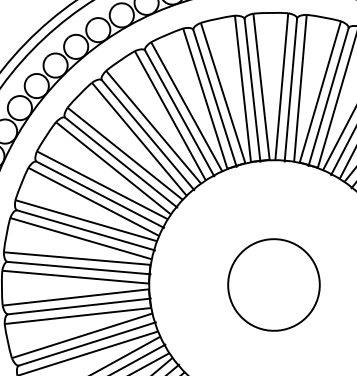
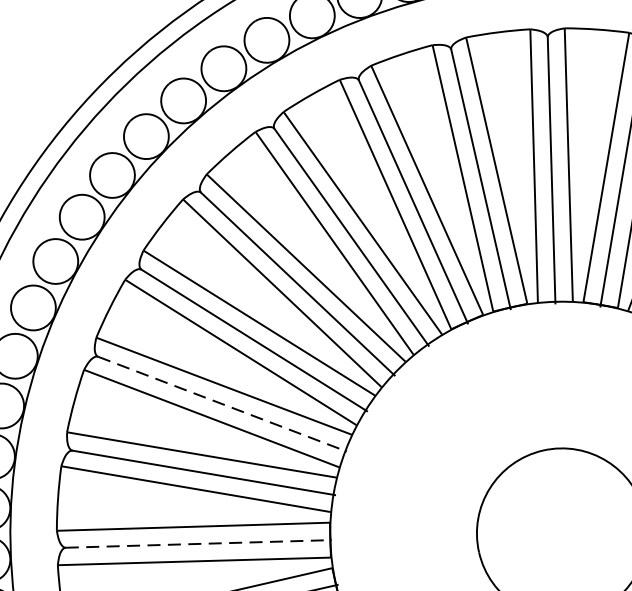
line: (100, 194) -> (222, 403), solid -> dashed
line: (79, 268) -> (199, 544), solid -> dashed

